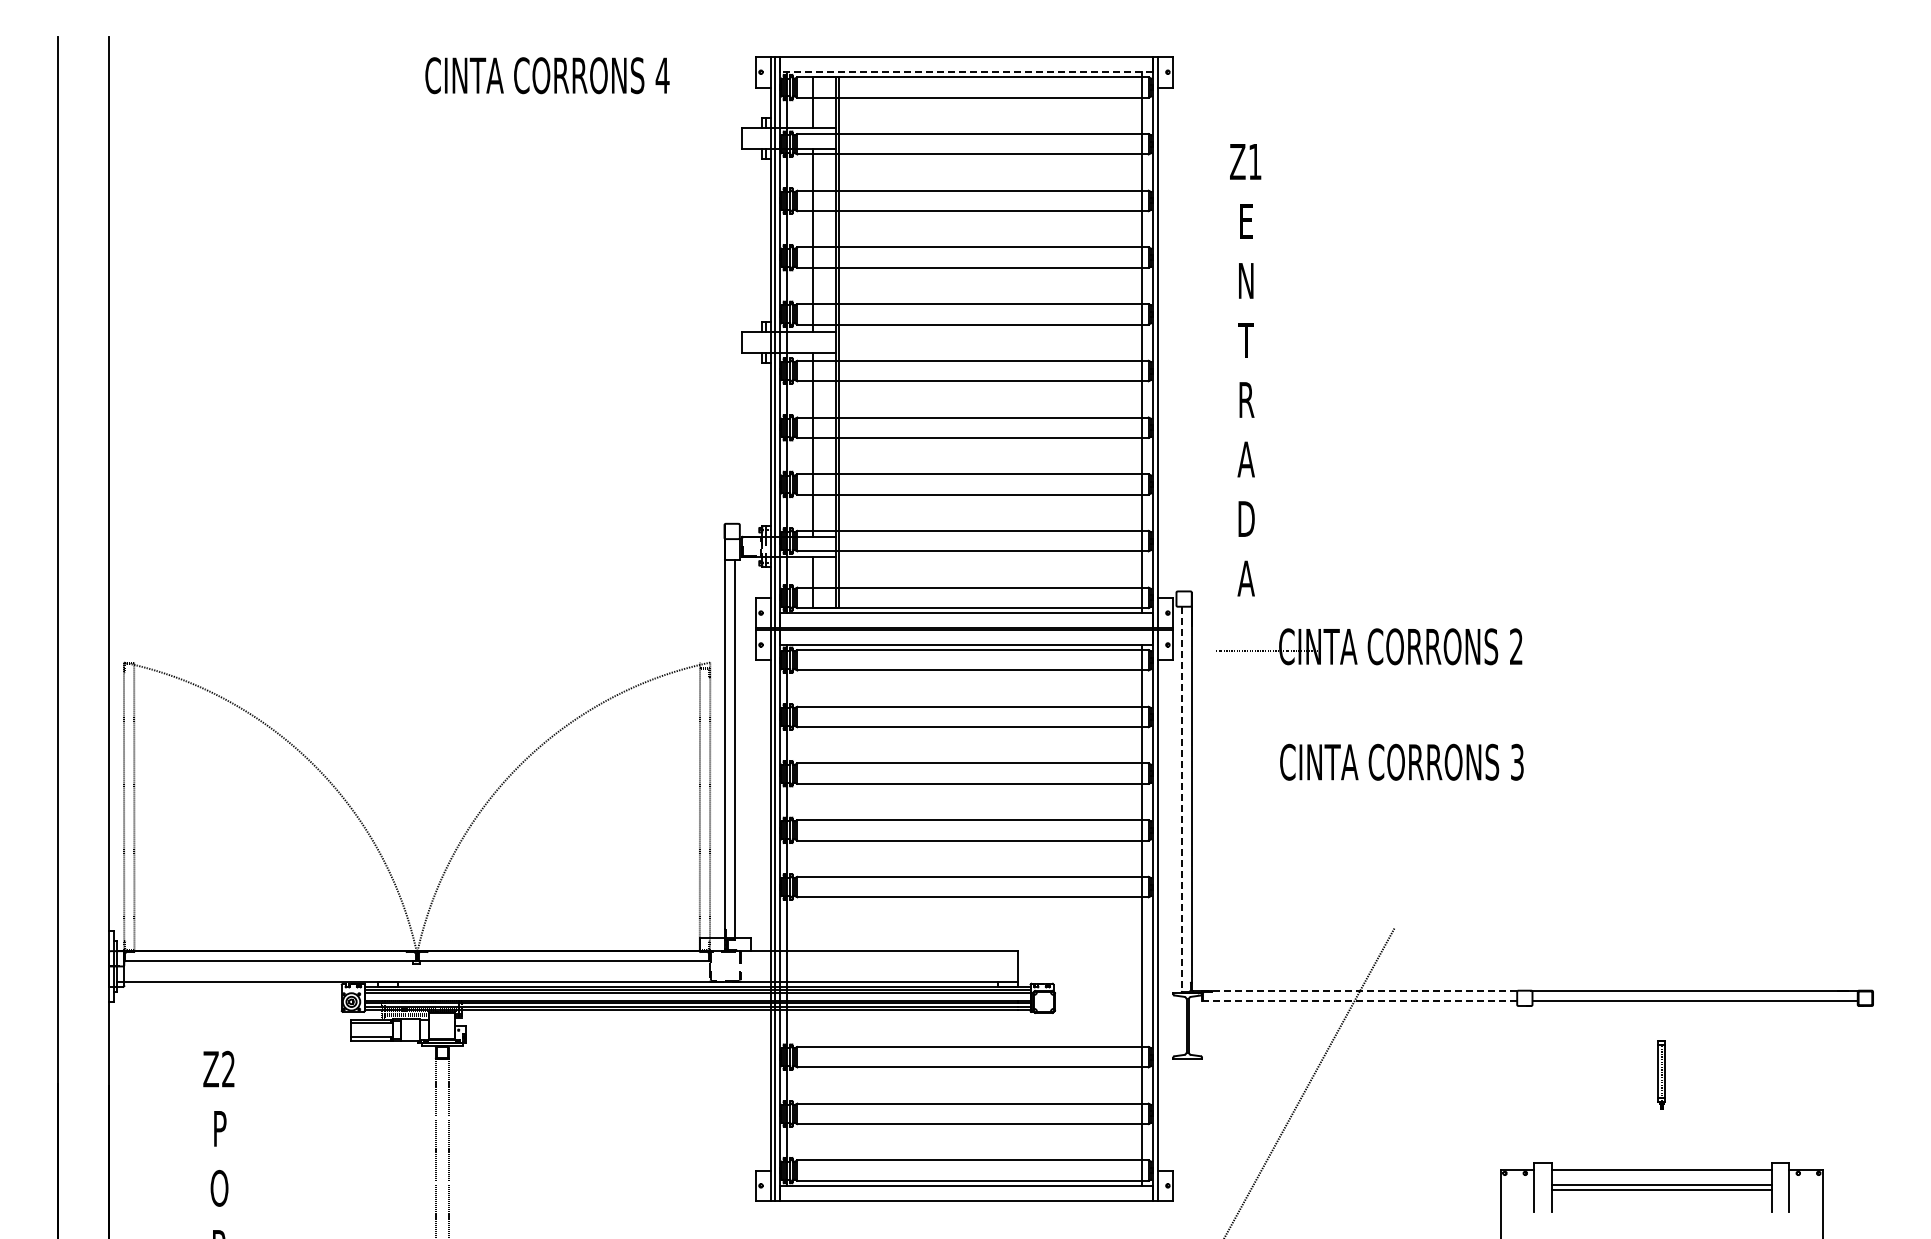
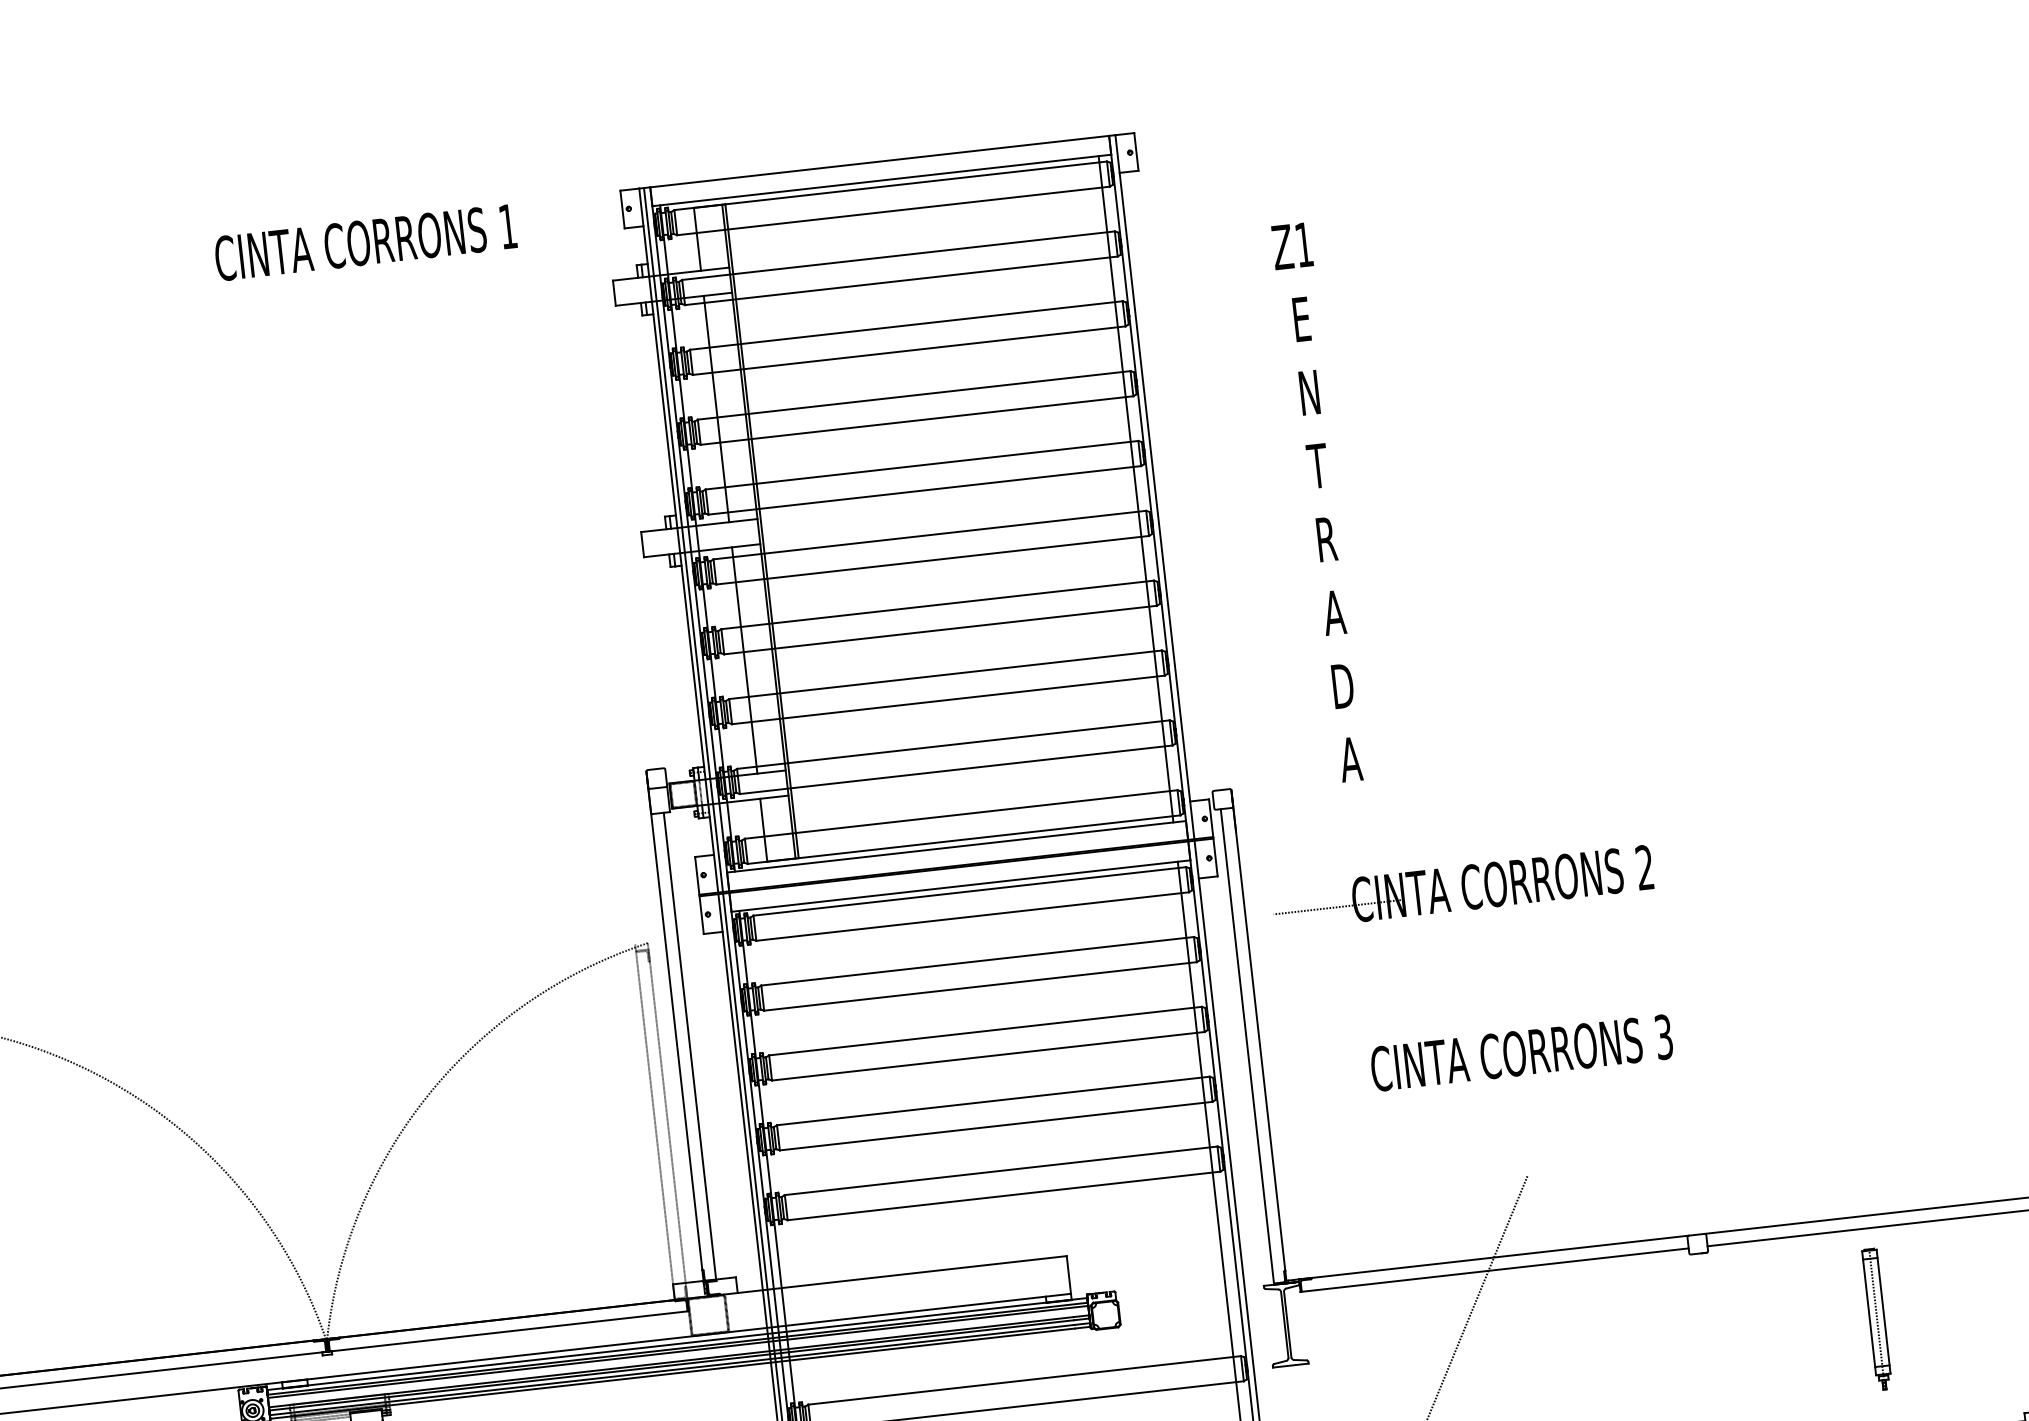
line: (965, 72) -> (880, 180), dashed -> solid
text: (662, 75) -> (507, 226), 4 -> 1
text: (1245, 370) -> (1321, 503), moved
part: (1369, 646) -> (1464, 887), moved
text: (1401, 761) -> (1521, 1052), moved
line: (1181, 799) -> (1247, 1046), dashed -> solid
line: (1360, 990) -> (1494, 1257), dashed -> solid
line: (1359, 1000) -> (1494, 1269), dashed -> solid
part: (1661, 1074) -> (1876, 1319), size x1.67

